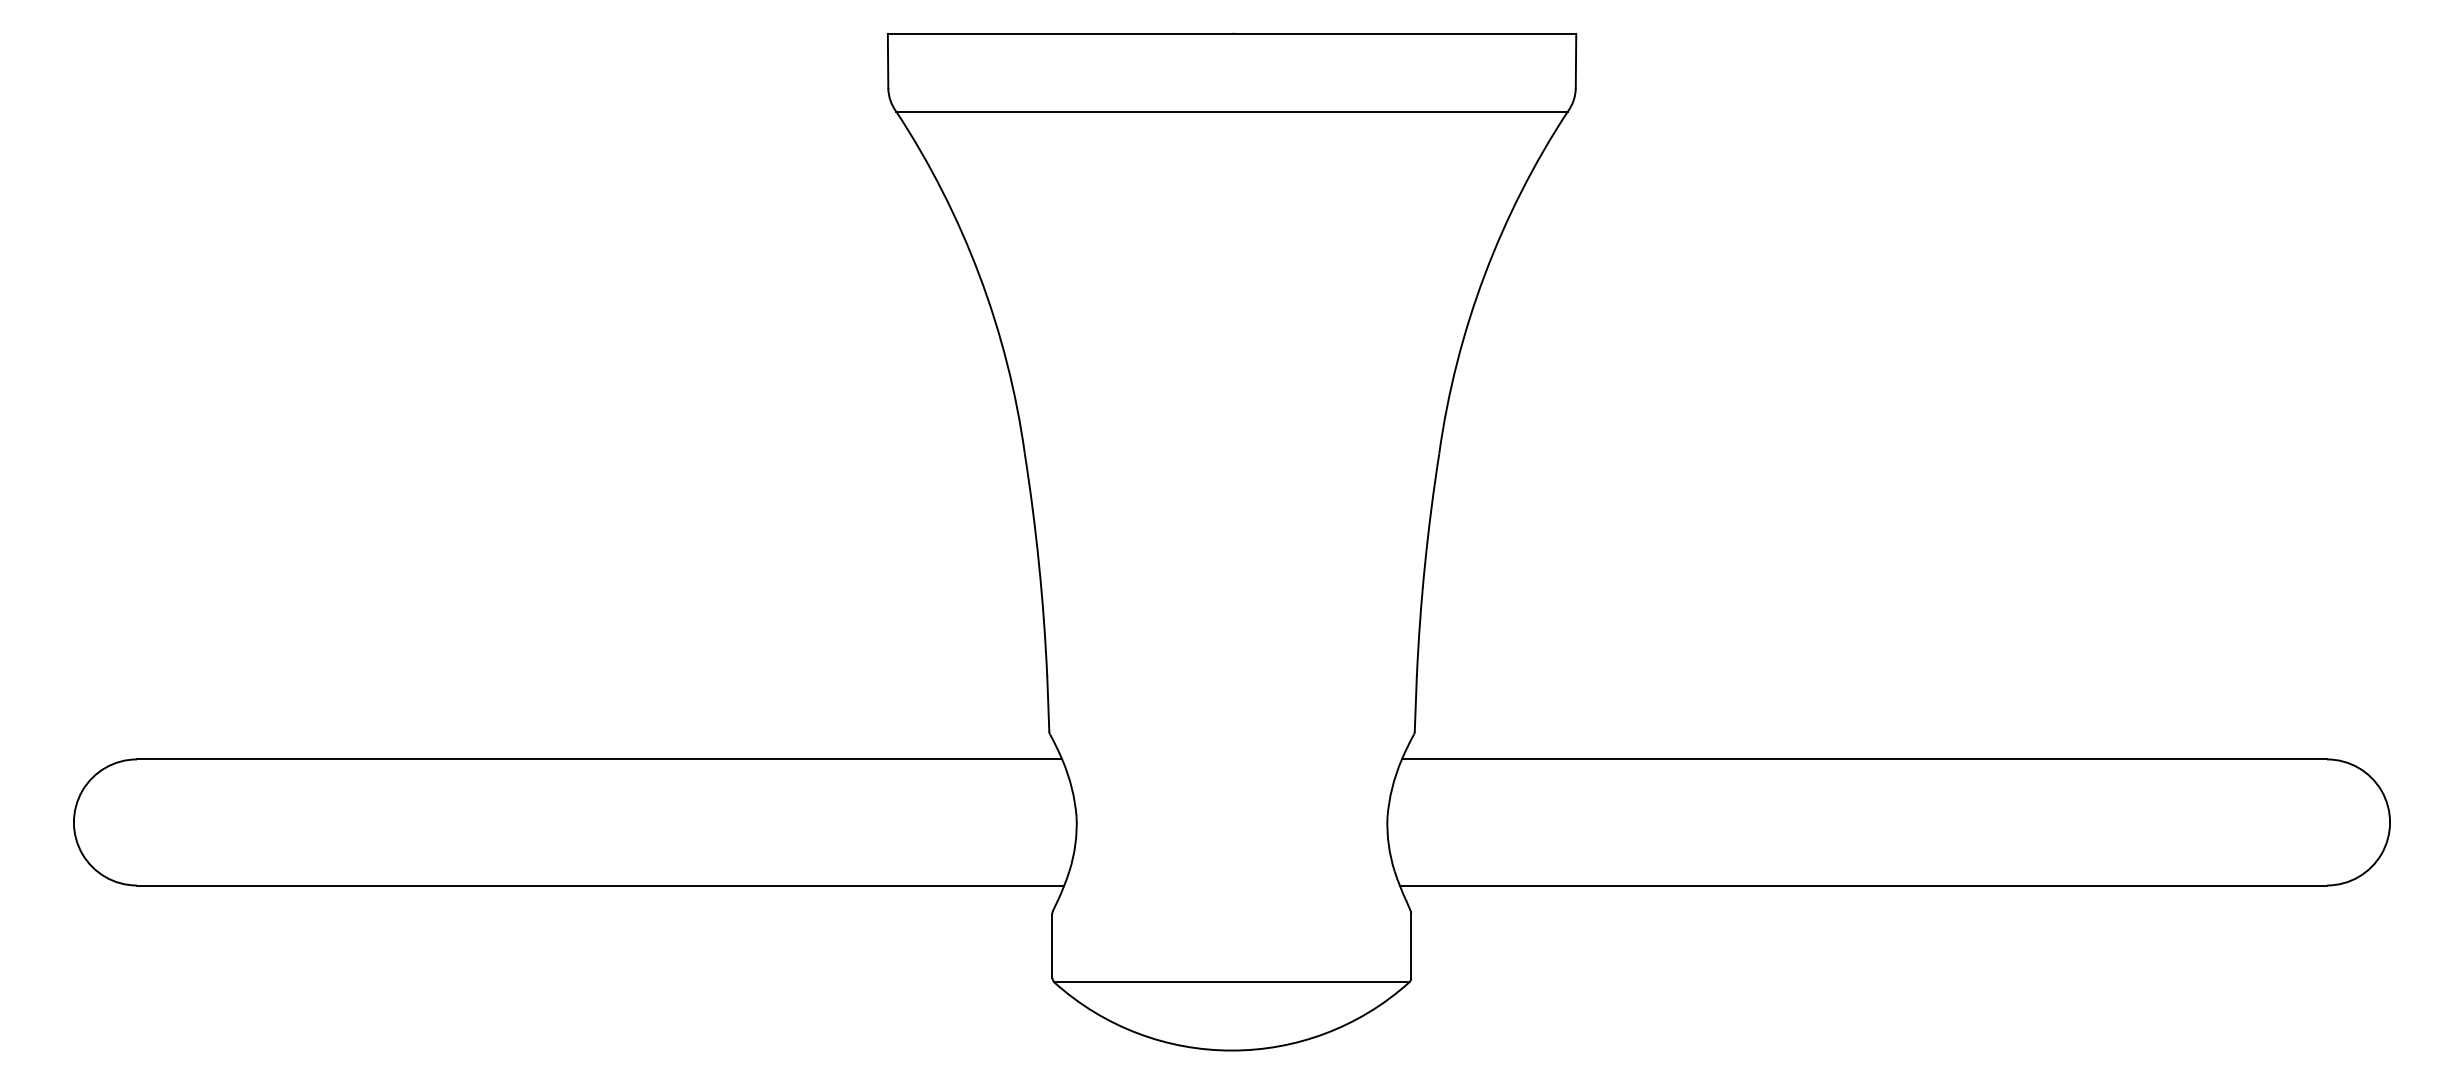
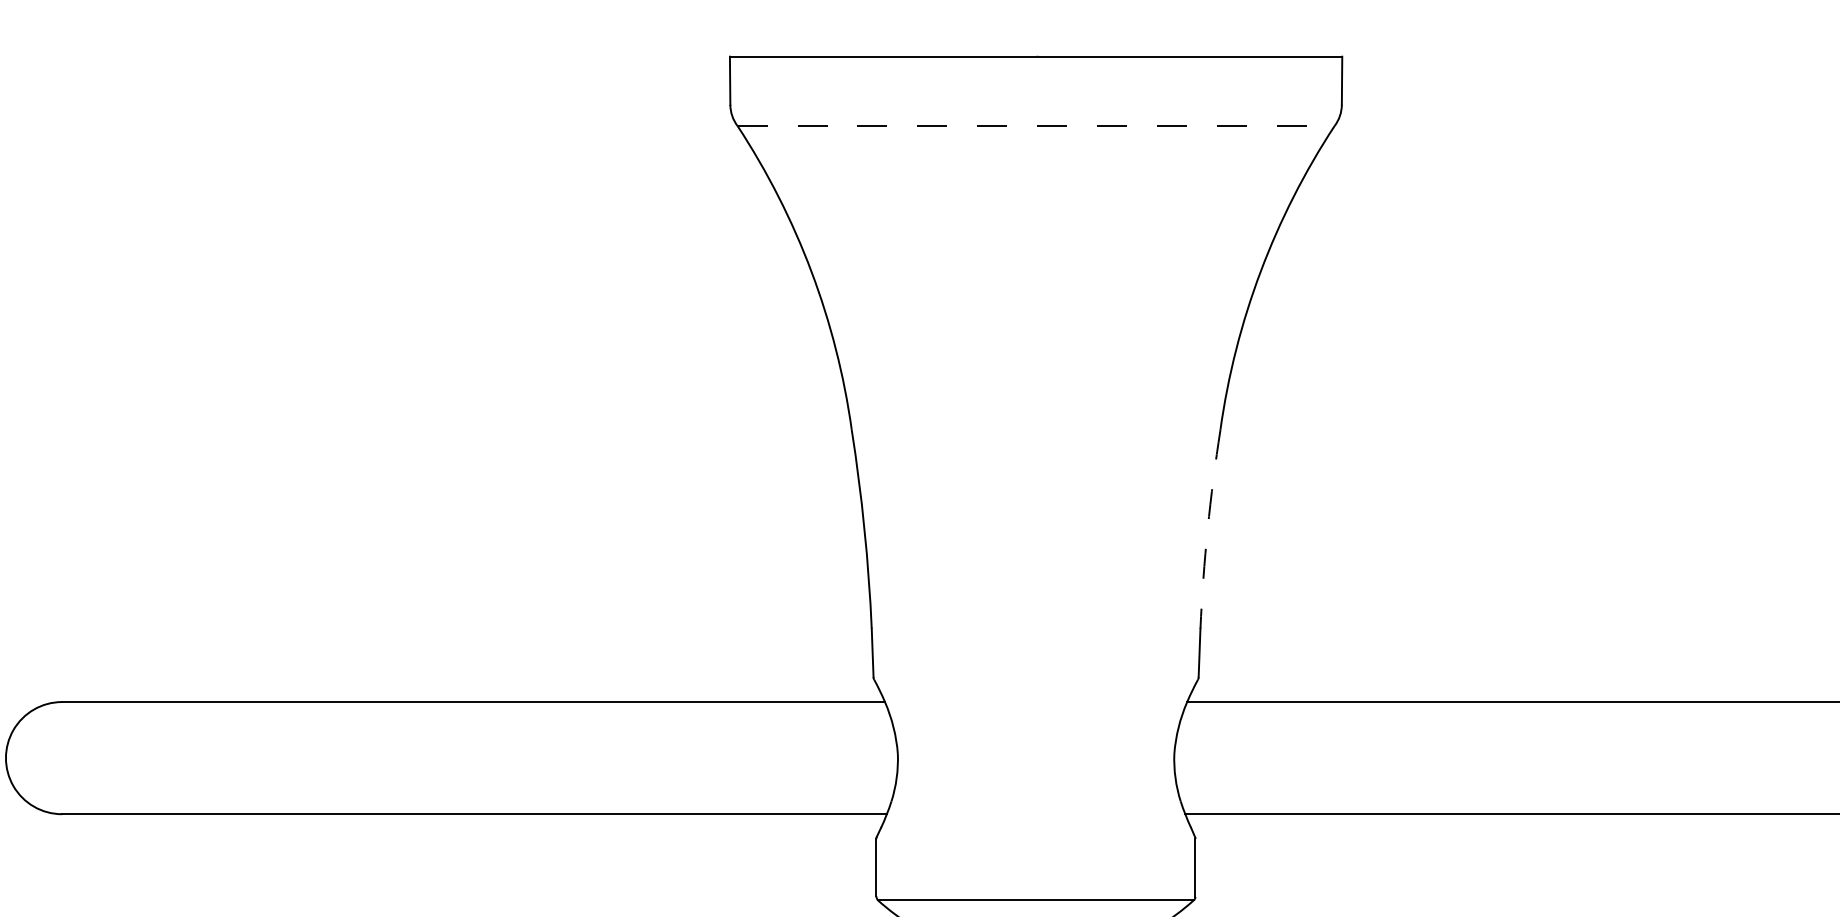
line: (1232, 111) -> (1036, 125), solid -> dashed
arc: (1425, 564) -> (1208, 528), solid -> dashed

